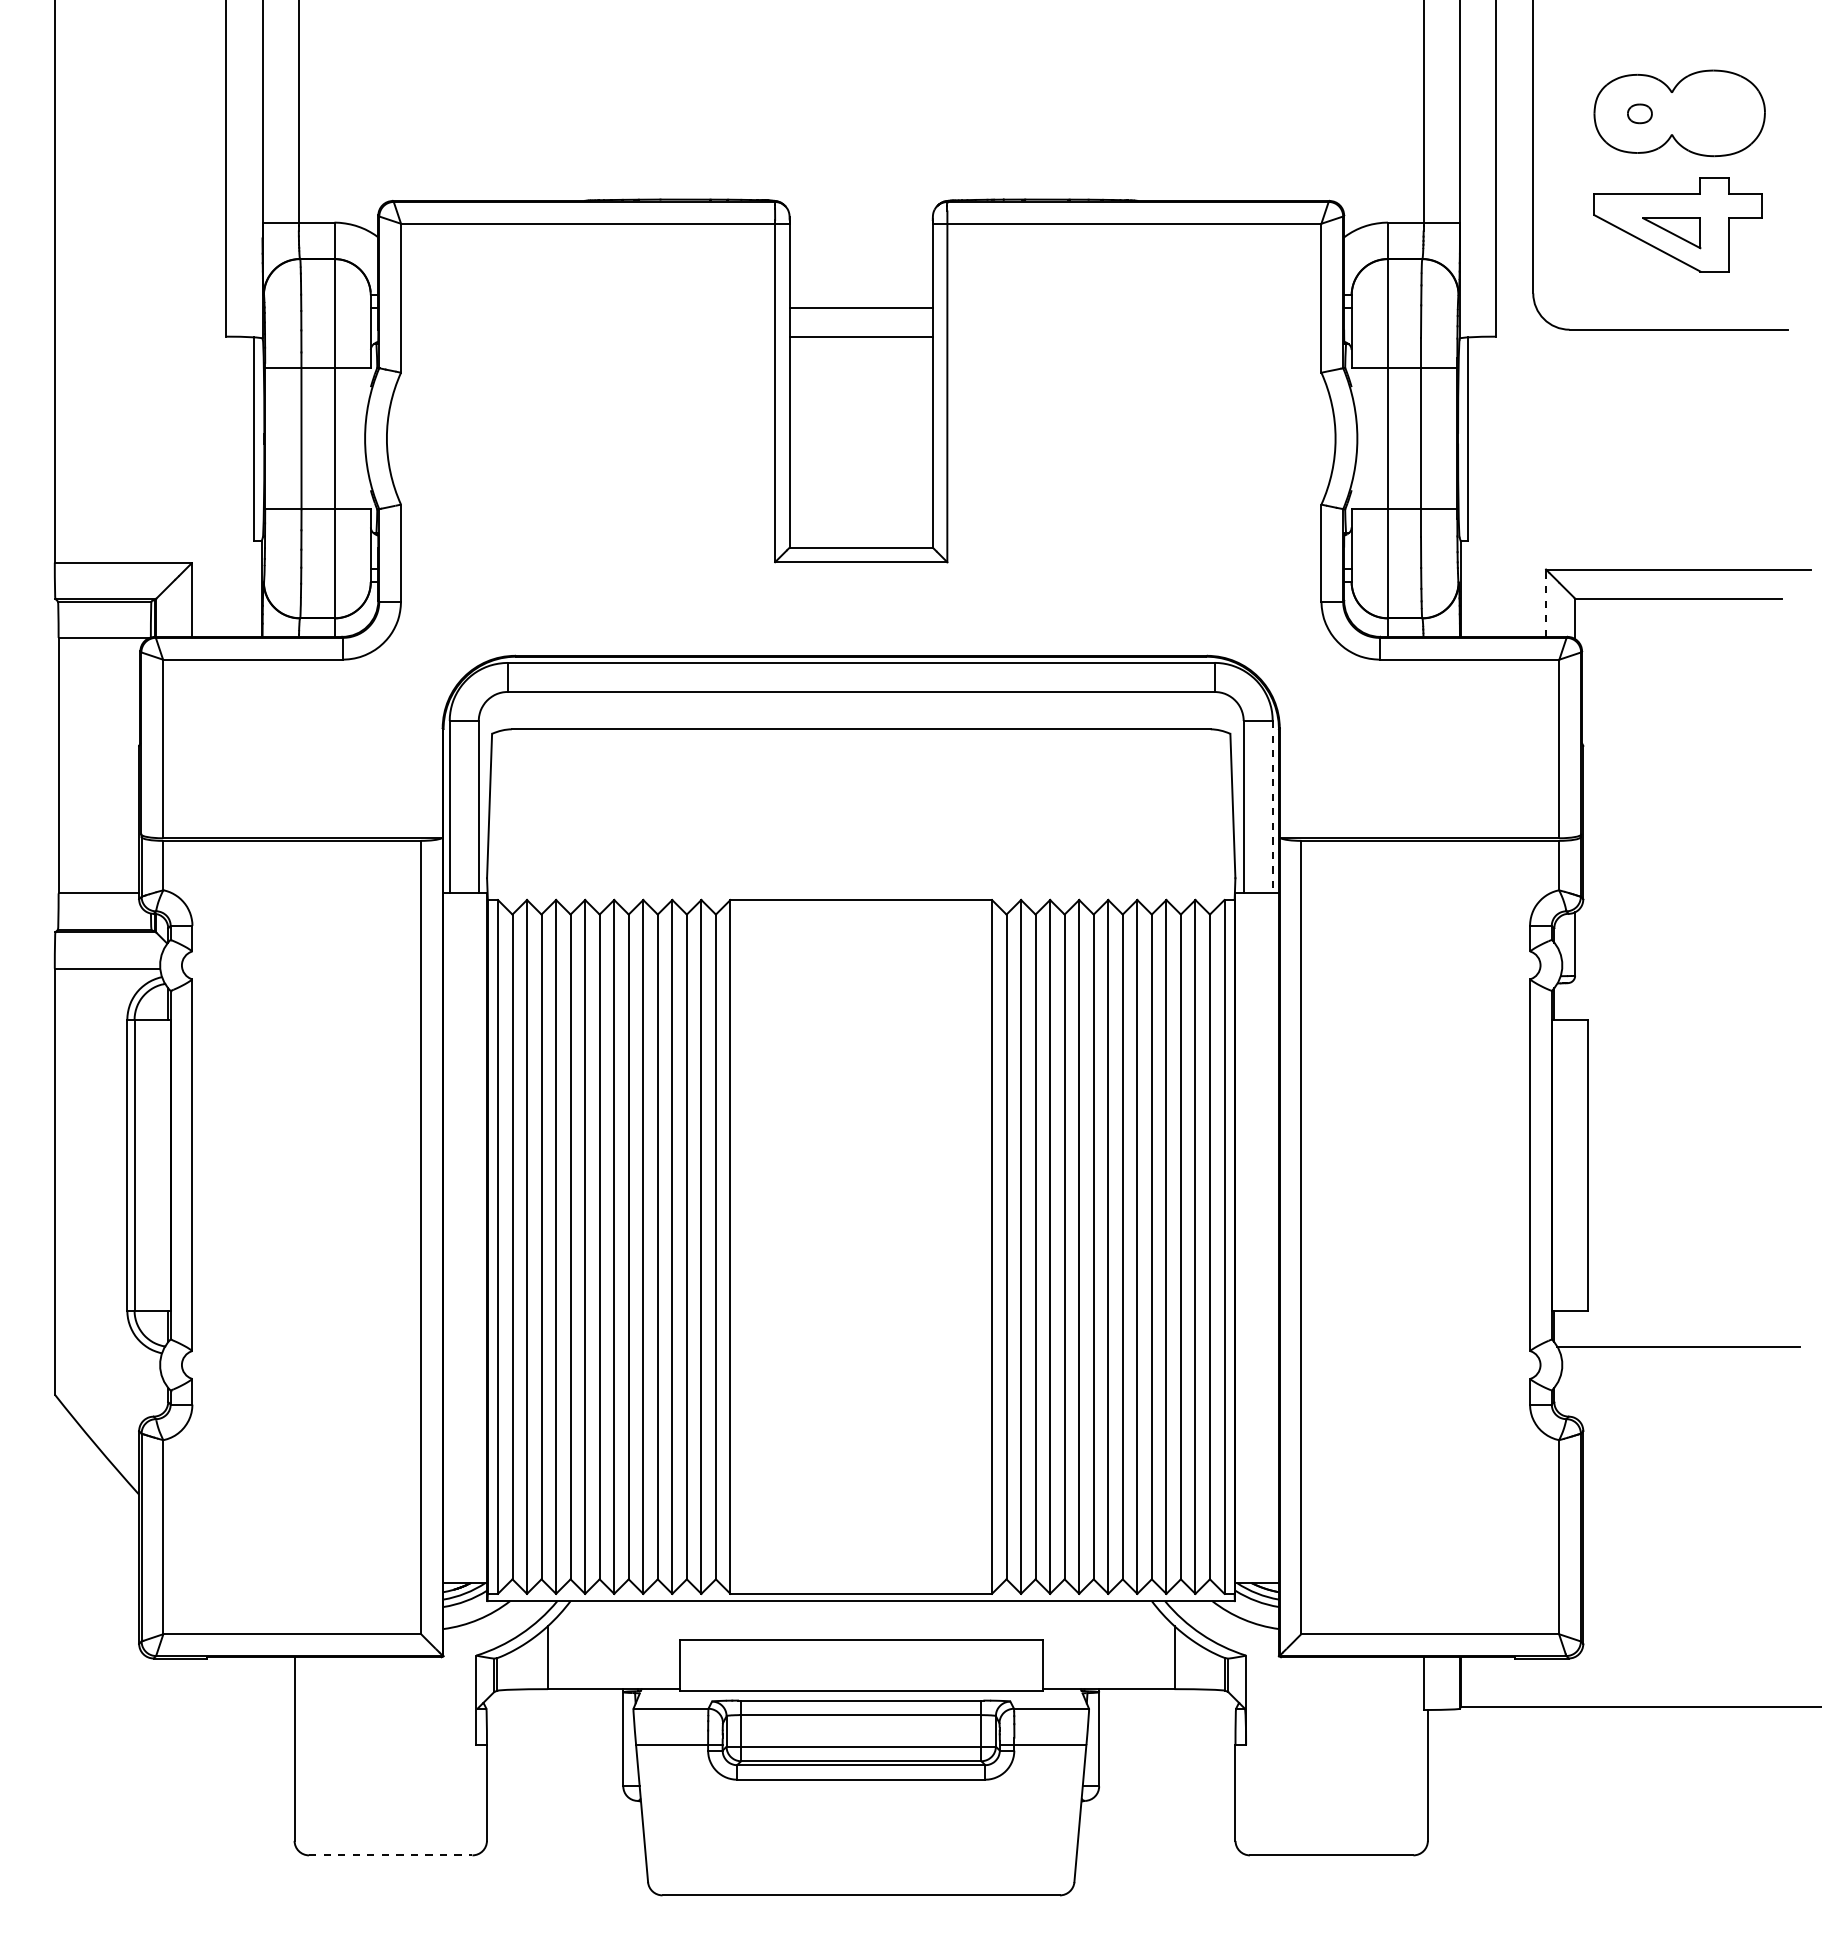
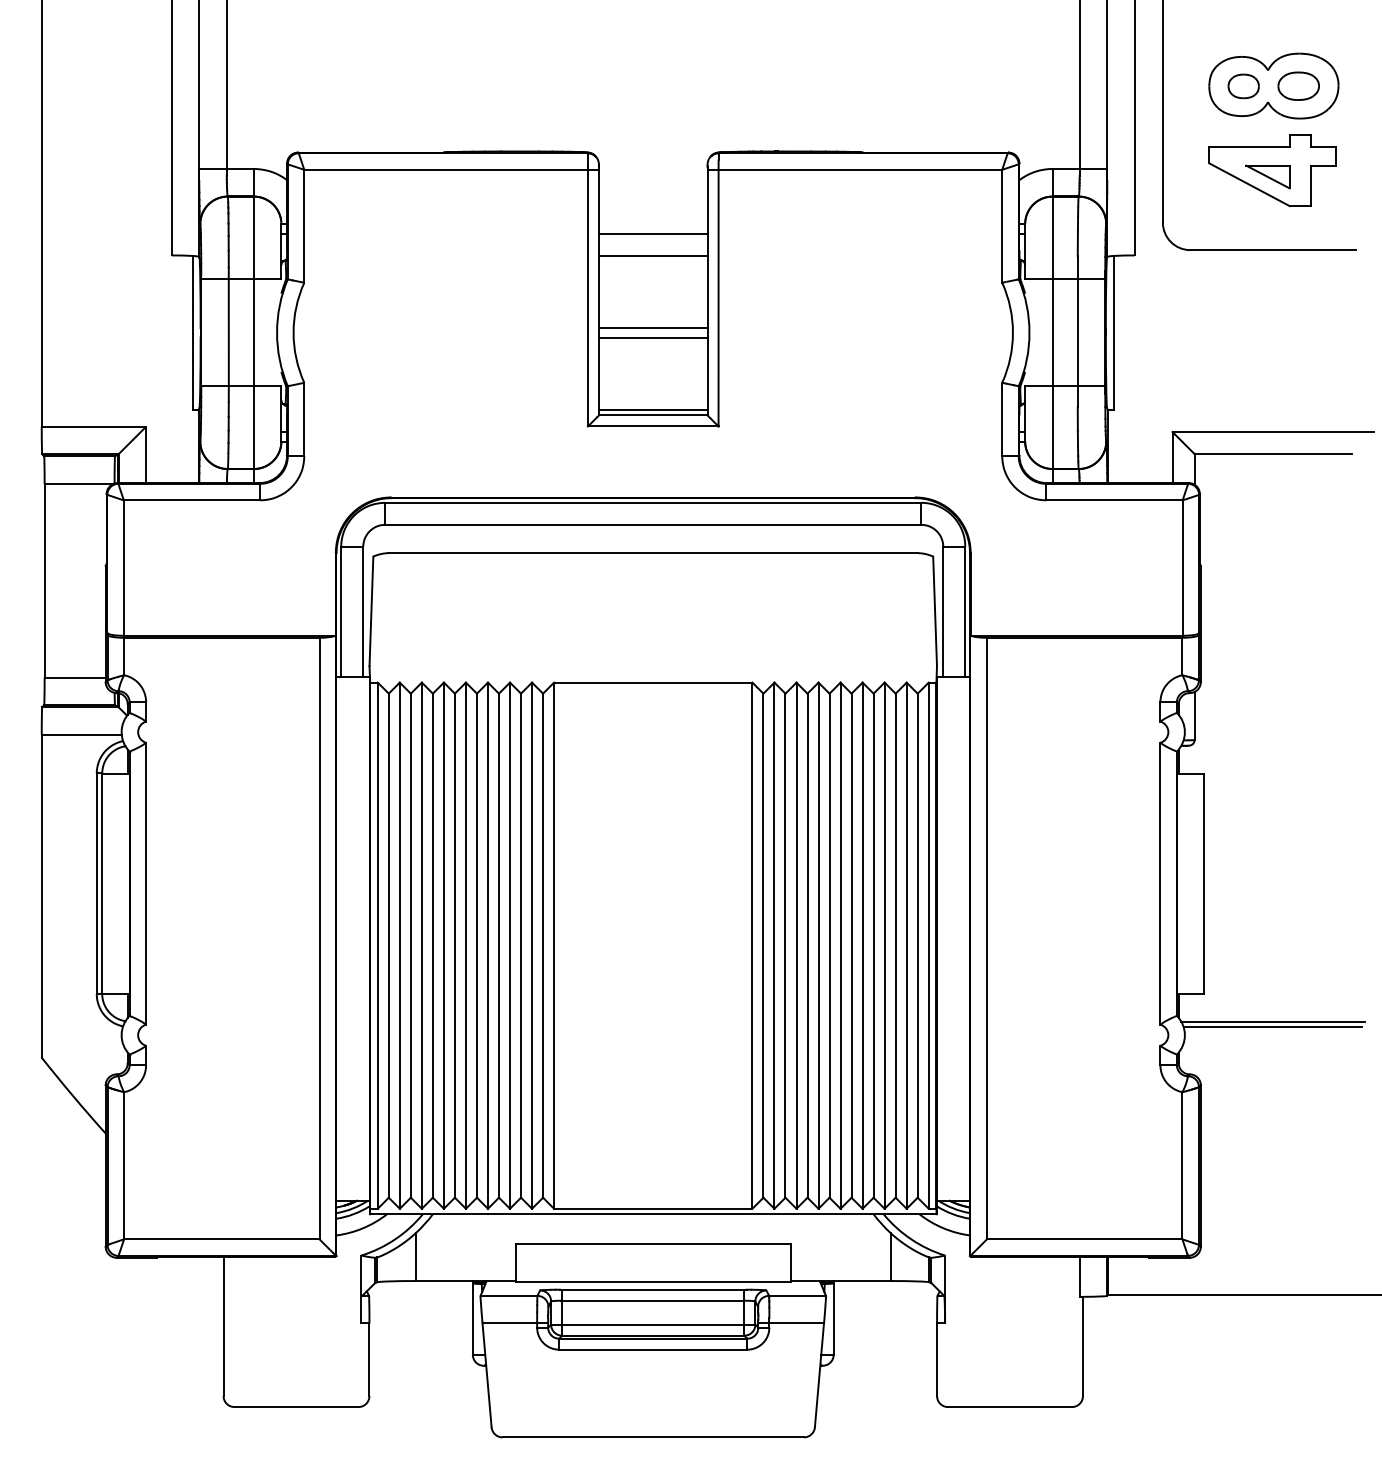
part: (1639, 113) -> (1243, 86), size x1.67
part: (1712, 113) -> (1298, 86), added
line: (860, 431) -> (652, 327), added
line: (860, 445) -> (652, 337), added
line: (860, 539) -> (652, 409), added
line: (1546, 603) -> (1172, 457), dashed -> solid
line: (1272, 806) -> (965, 611), dashed -> solid
line: (1678, 1354) -> (1272, 1027), added
line: (390, 1855) -> (296, 1407), dashed -> solid

